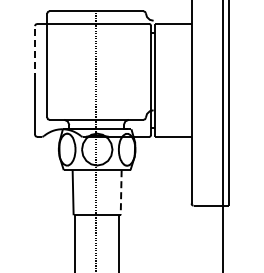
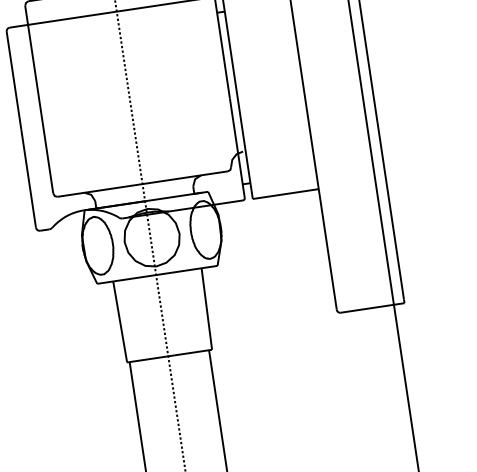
line: (35, 52) -> (14, 79), dashed -> solid
line: (121, 192) -> (207, 308), dashed -> solid

